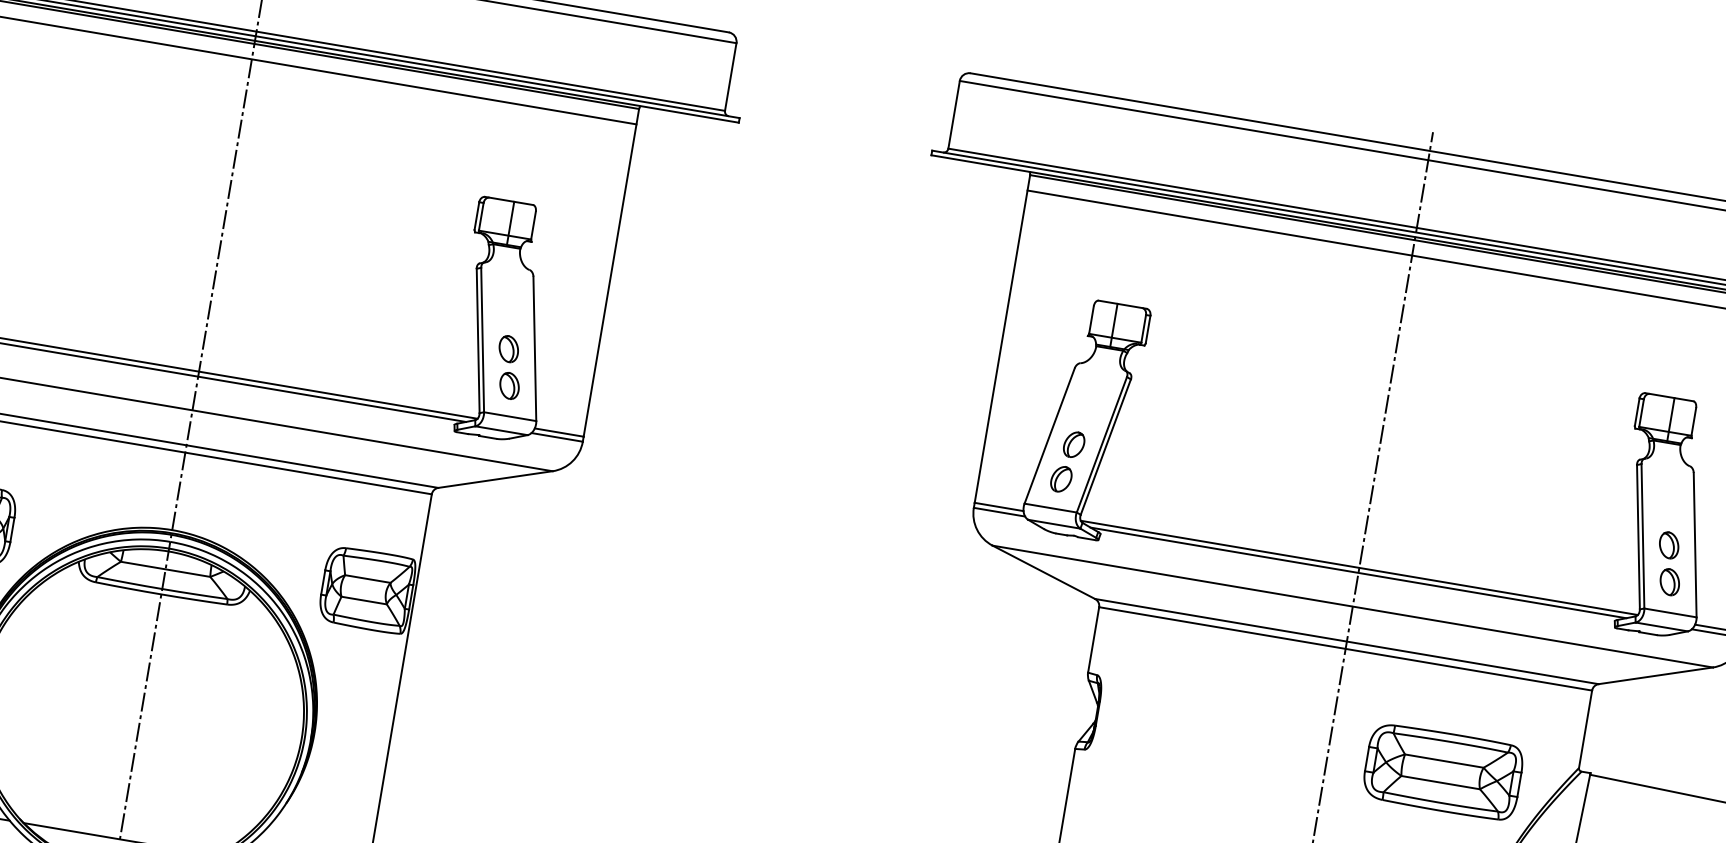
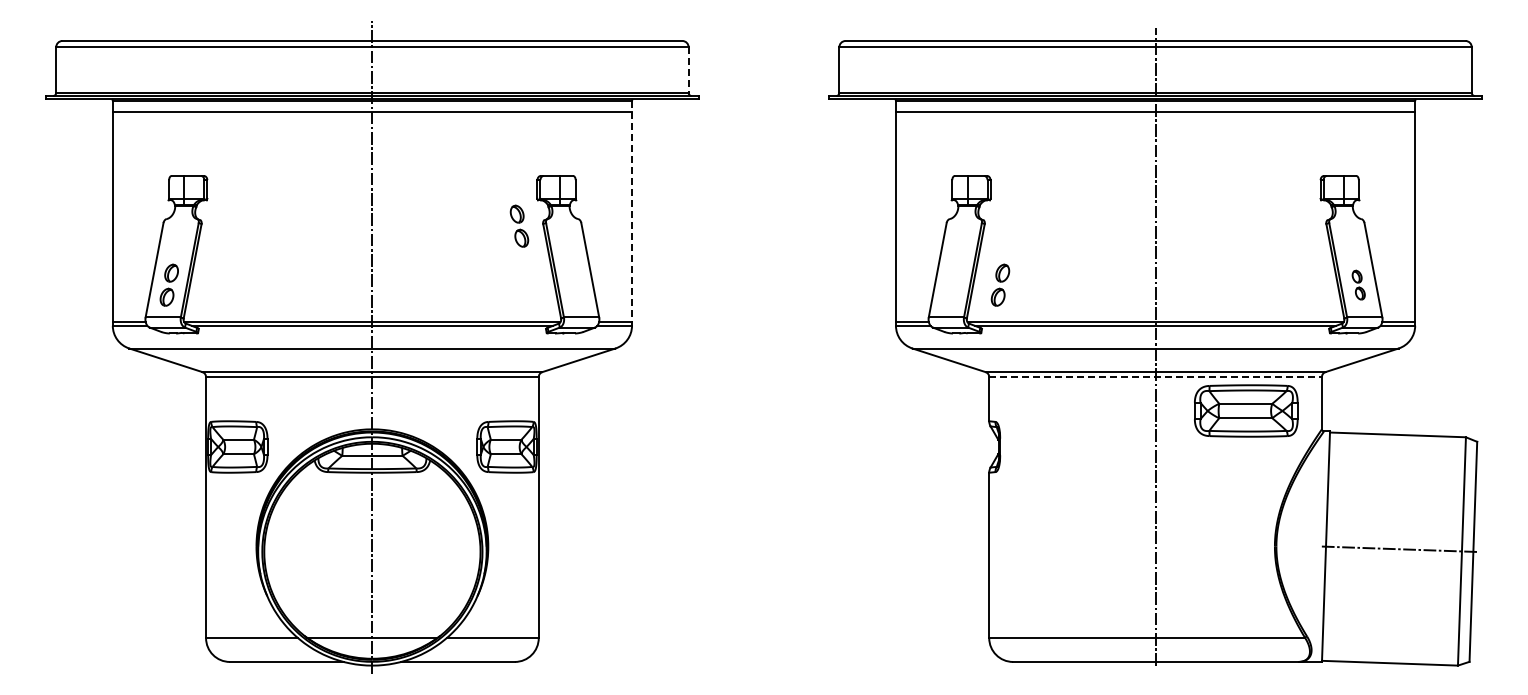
line: (730, 77) -> (688, 70), solid -> dashed
line: (612, 272) -> (632, 211), solid -> dashed
part: (509, 366) -> (519, 225), moved
part: (1067, 460) -> (1000, 284), moved
part: (1669, 562) -> (1358, 284), size x0.7
line: (1346, 649) -> (1156, 377), solid -> dashed
part: (1443, 771) -> (1246, 410), moved

